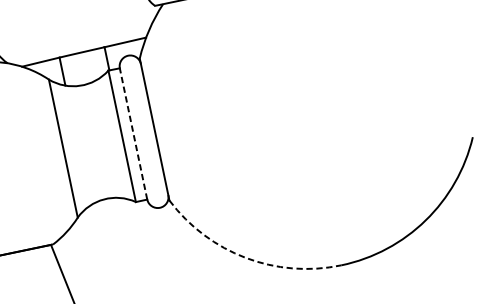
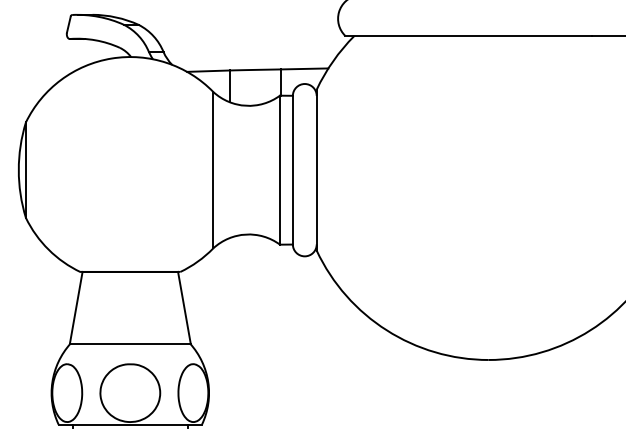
line: (133, 133) -> (292, 169), dashed -> solid
arc: (245, 258) -> (386, 330), dashed -> solid

